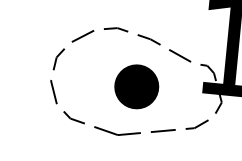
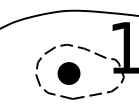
part: (135, 86) -> (68, 73), moved

